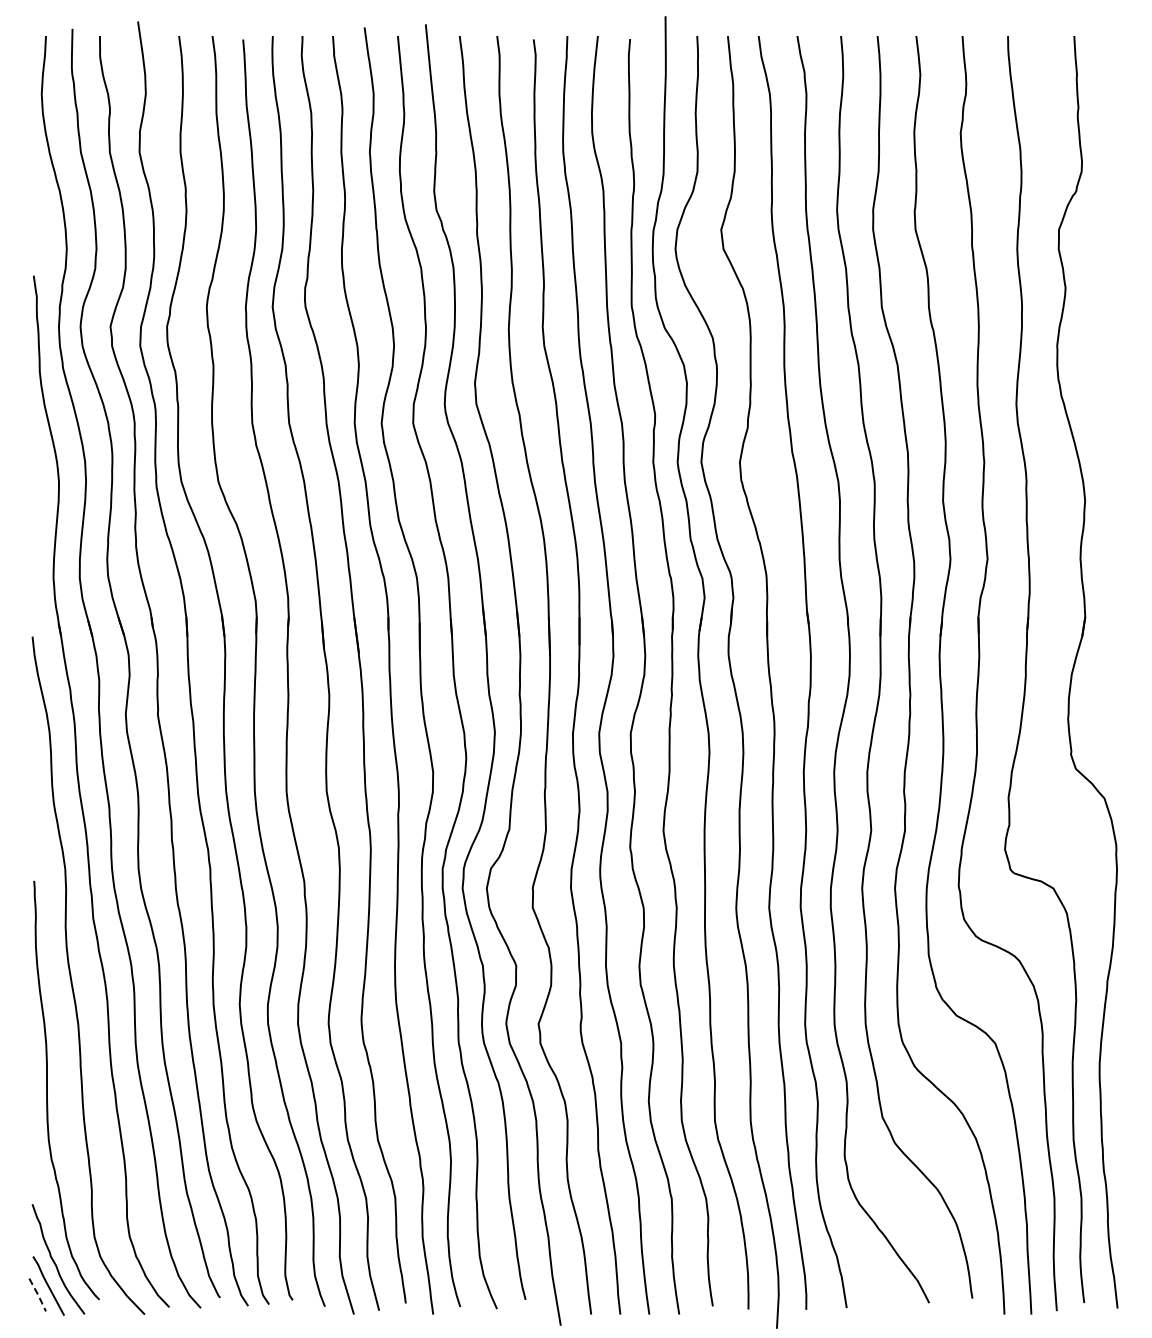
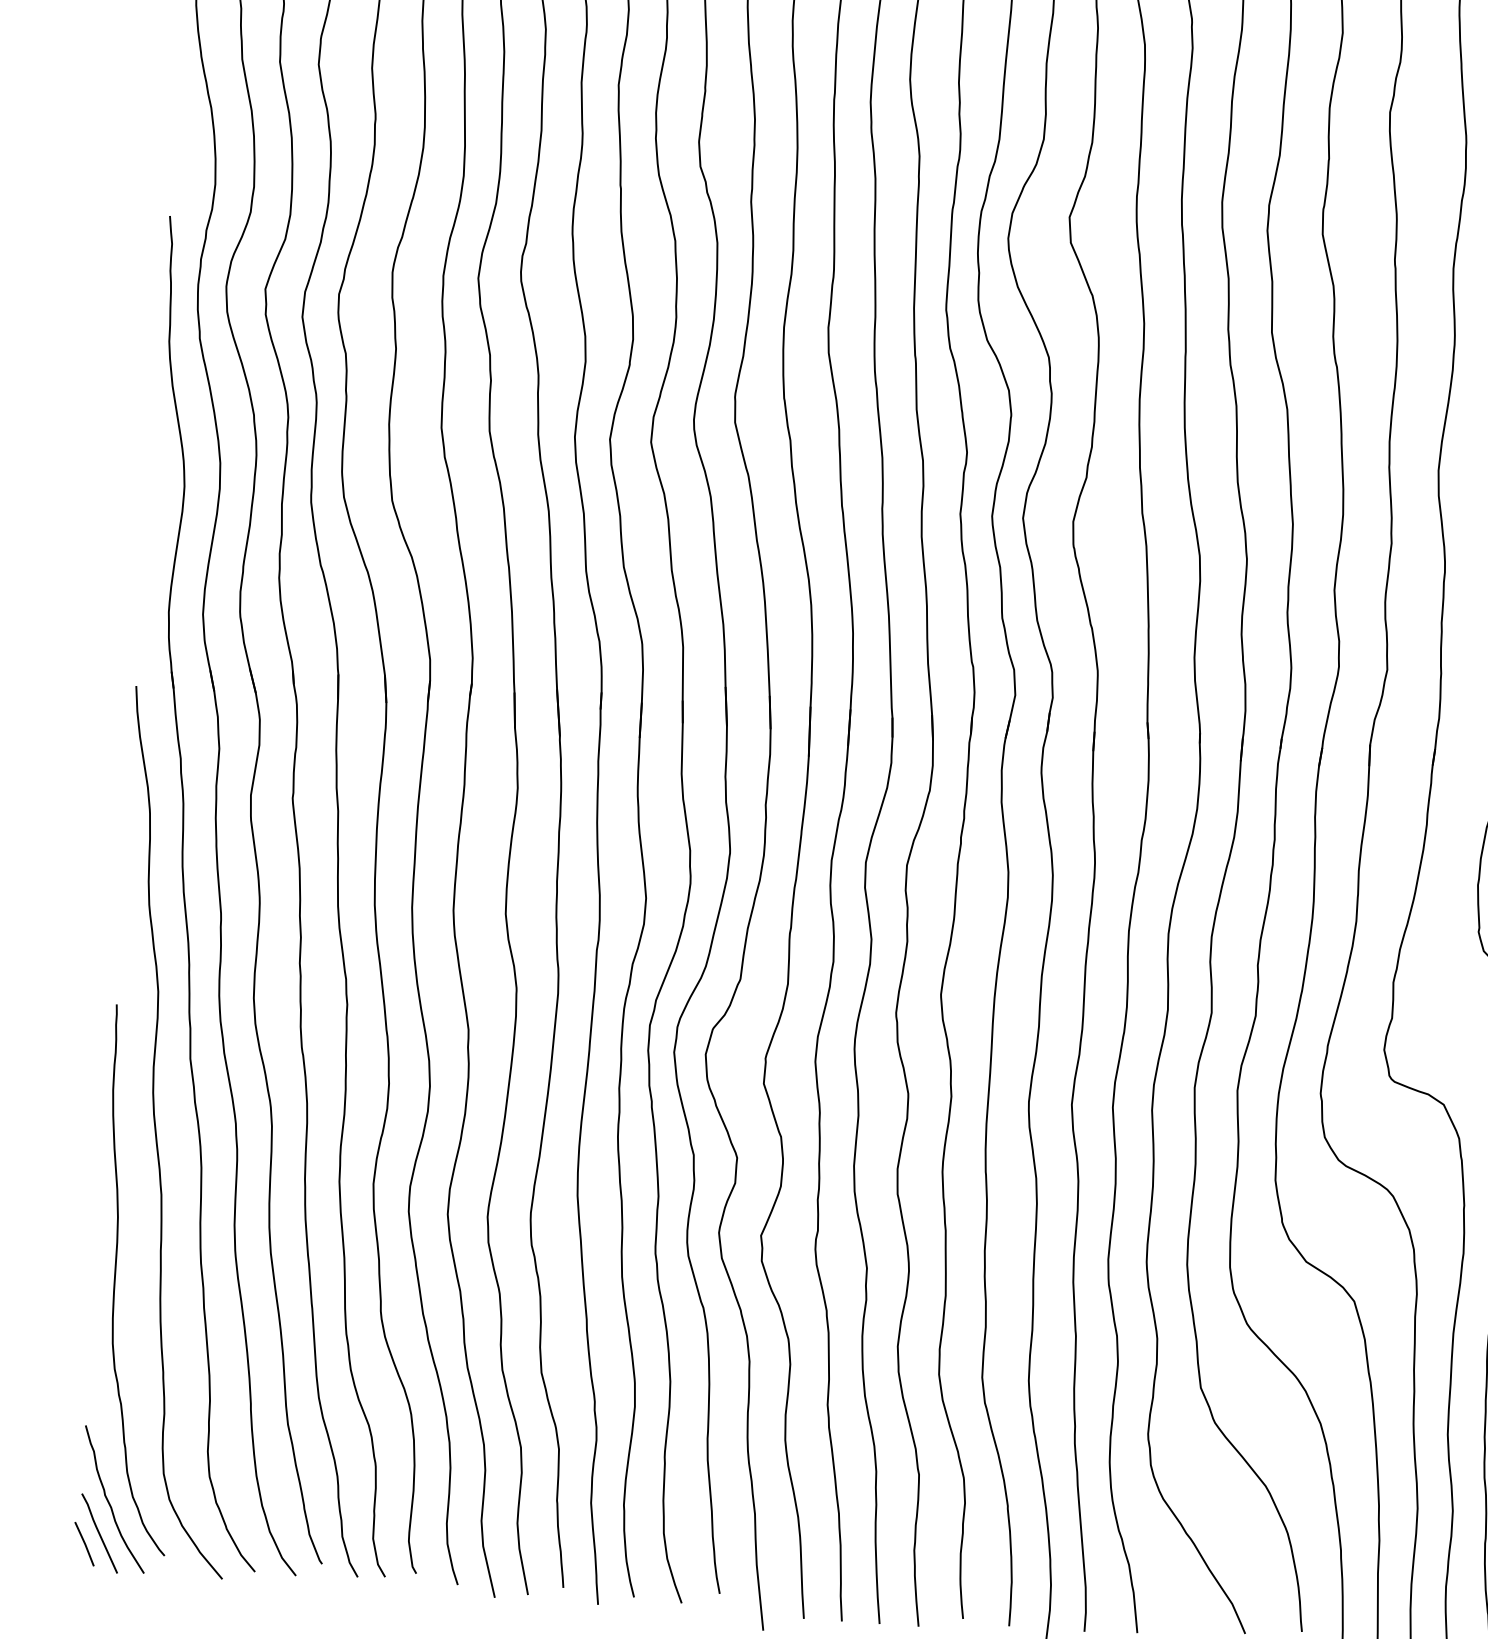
line: (38, 1295) -> (85, 1544), dashed -> solid

